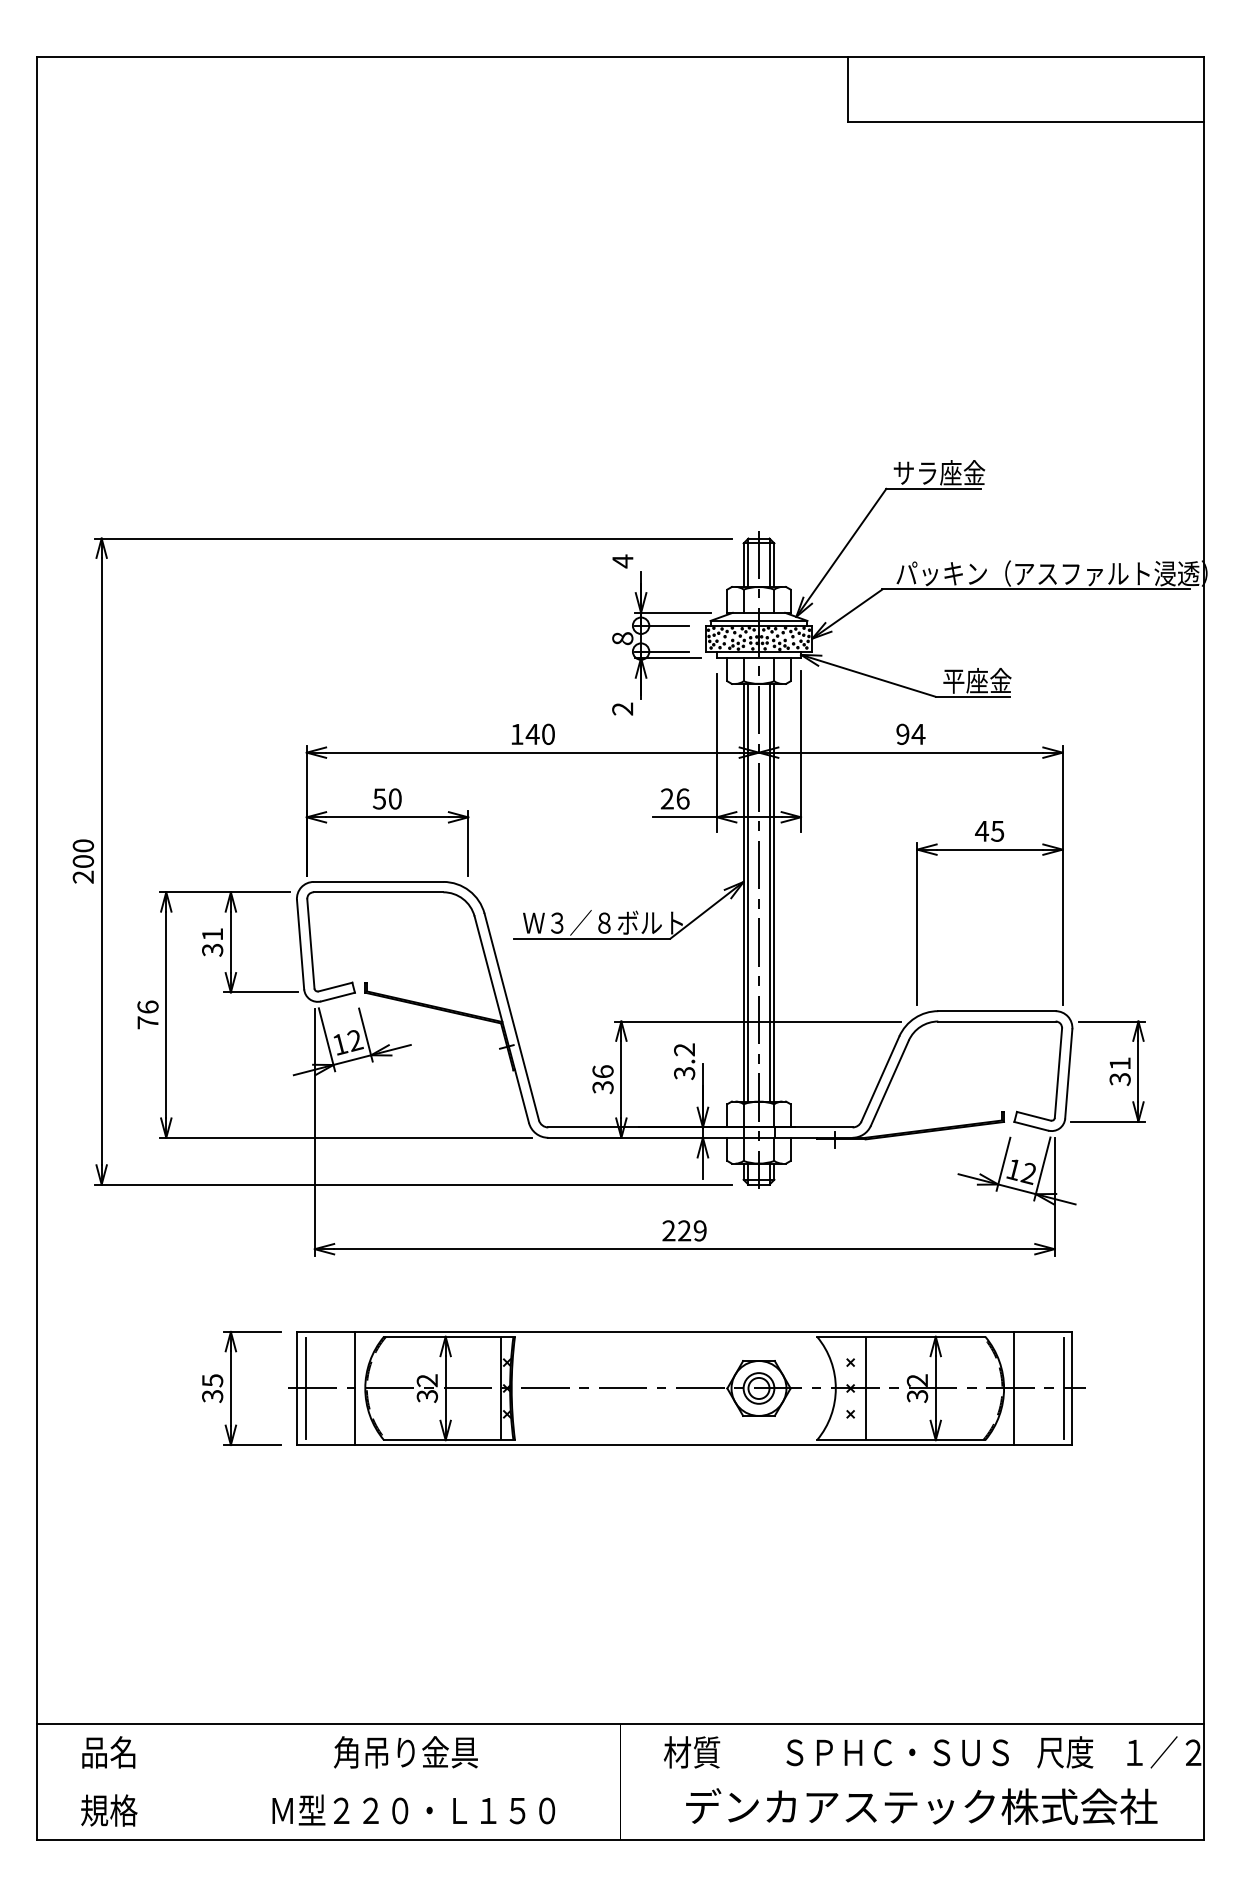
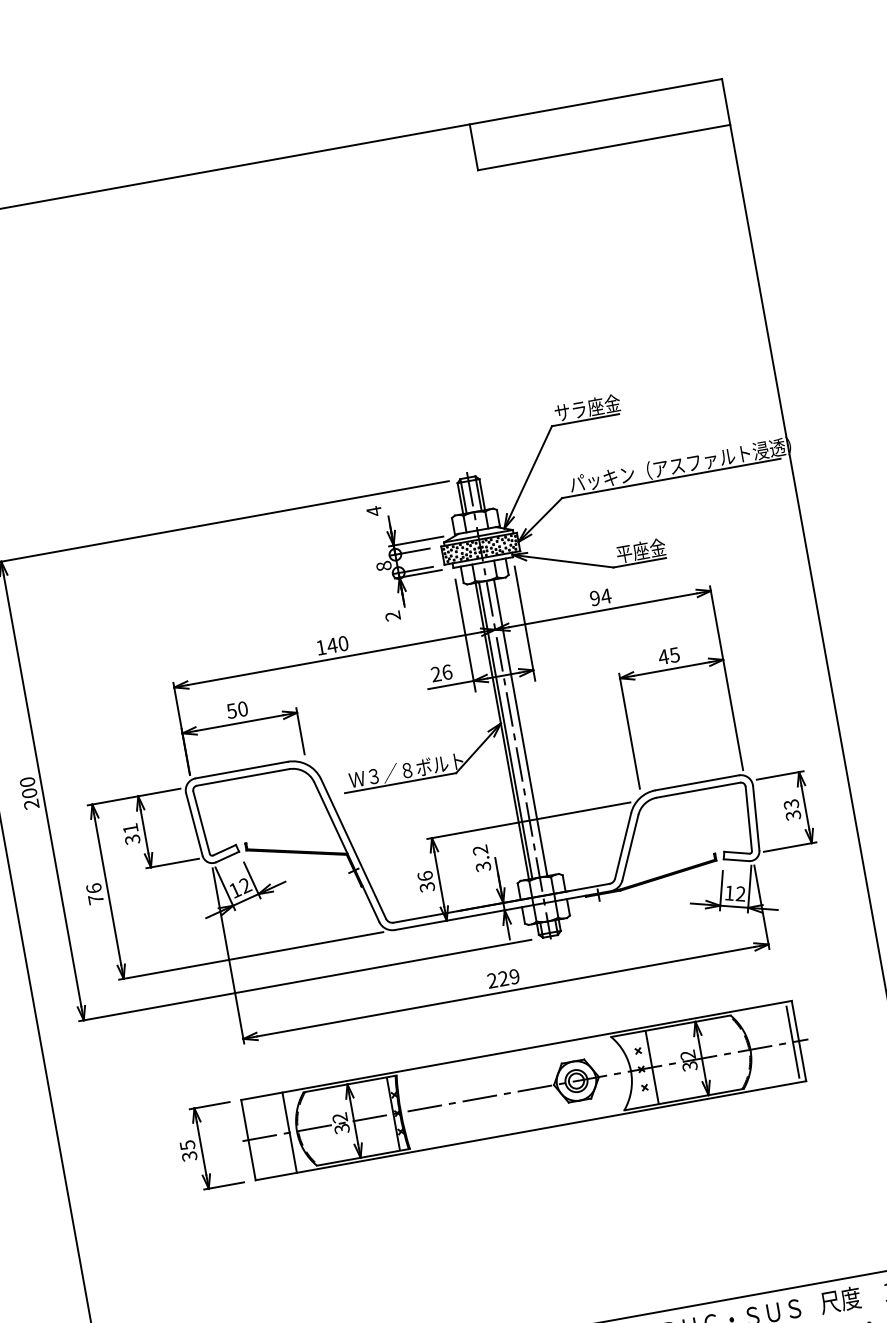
line: (774, 892) -> (524, 727), removed
text: (1119, 1063) -> (790, 804), 31 -> 33
line: (305, 1388) -> (254, 1139), removed
line: (1014, 1388) -> (757, 1048), removed

